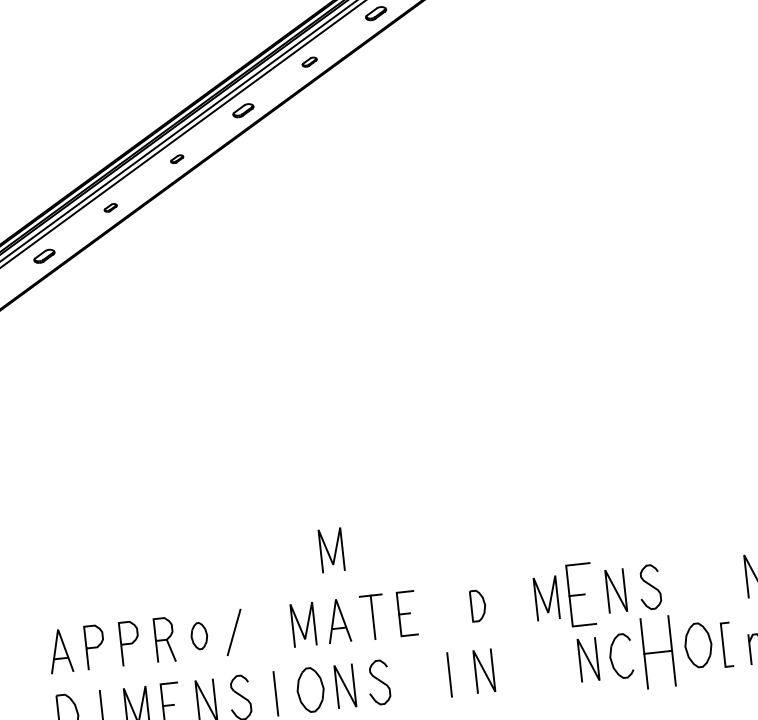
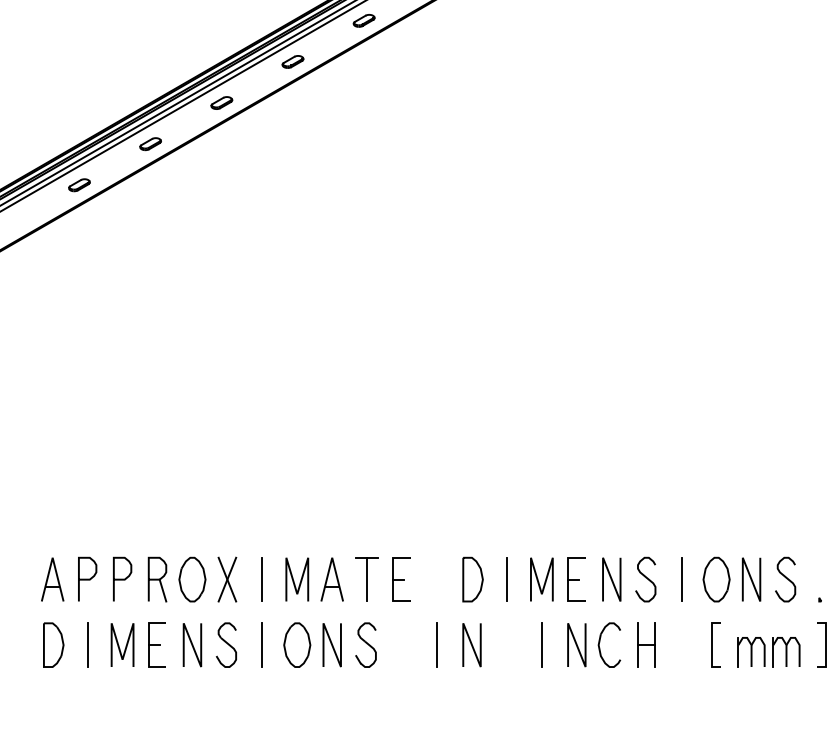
part: (309, 61) -> (363, 20), size x1.43
part: (176, 158) -> (221, 102), size x1.67
part: (110, 208) -> (150, 144), size x1.67
line: (334, 549) -> (336, 508), removed
line: (685, 583) -> (681, 579), added
part: (581, 594) -> (576, 579), size x0.71
line: (511, 602) -> (506, 579), added
part: (477, 605) -> (472, 579), size x1.43
line: (268, 628) -> (262, 579), added
line: (234, 632) -> (227, 579), added
part: (199, 636) -> (192, 579), size x1.67
part: (698, 645) -> (716, 579), moved
part: (657, 651) -> (646, 644), size x0.62
line: (553, 663) -> (541, 645), added

